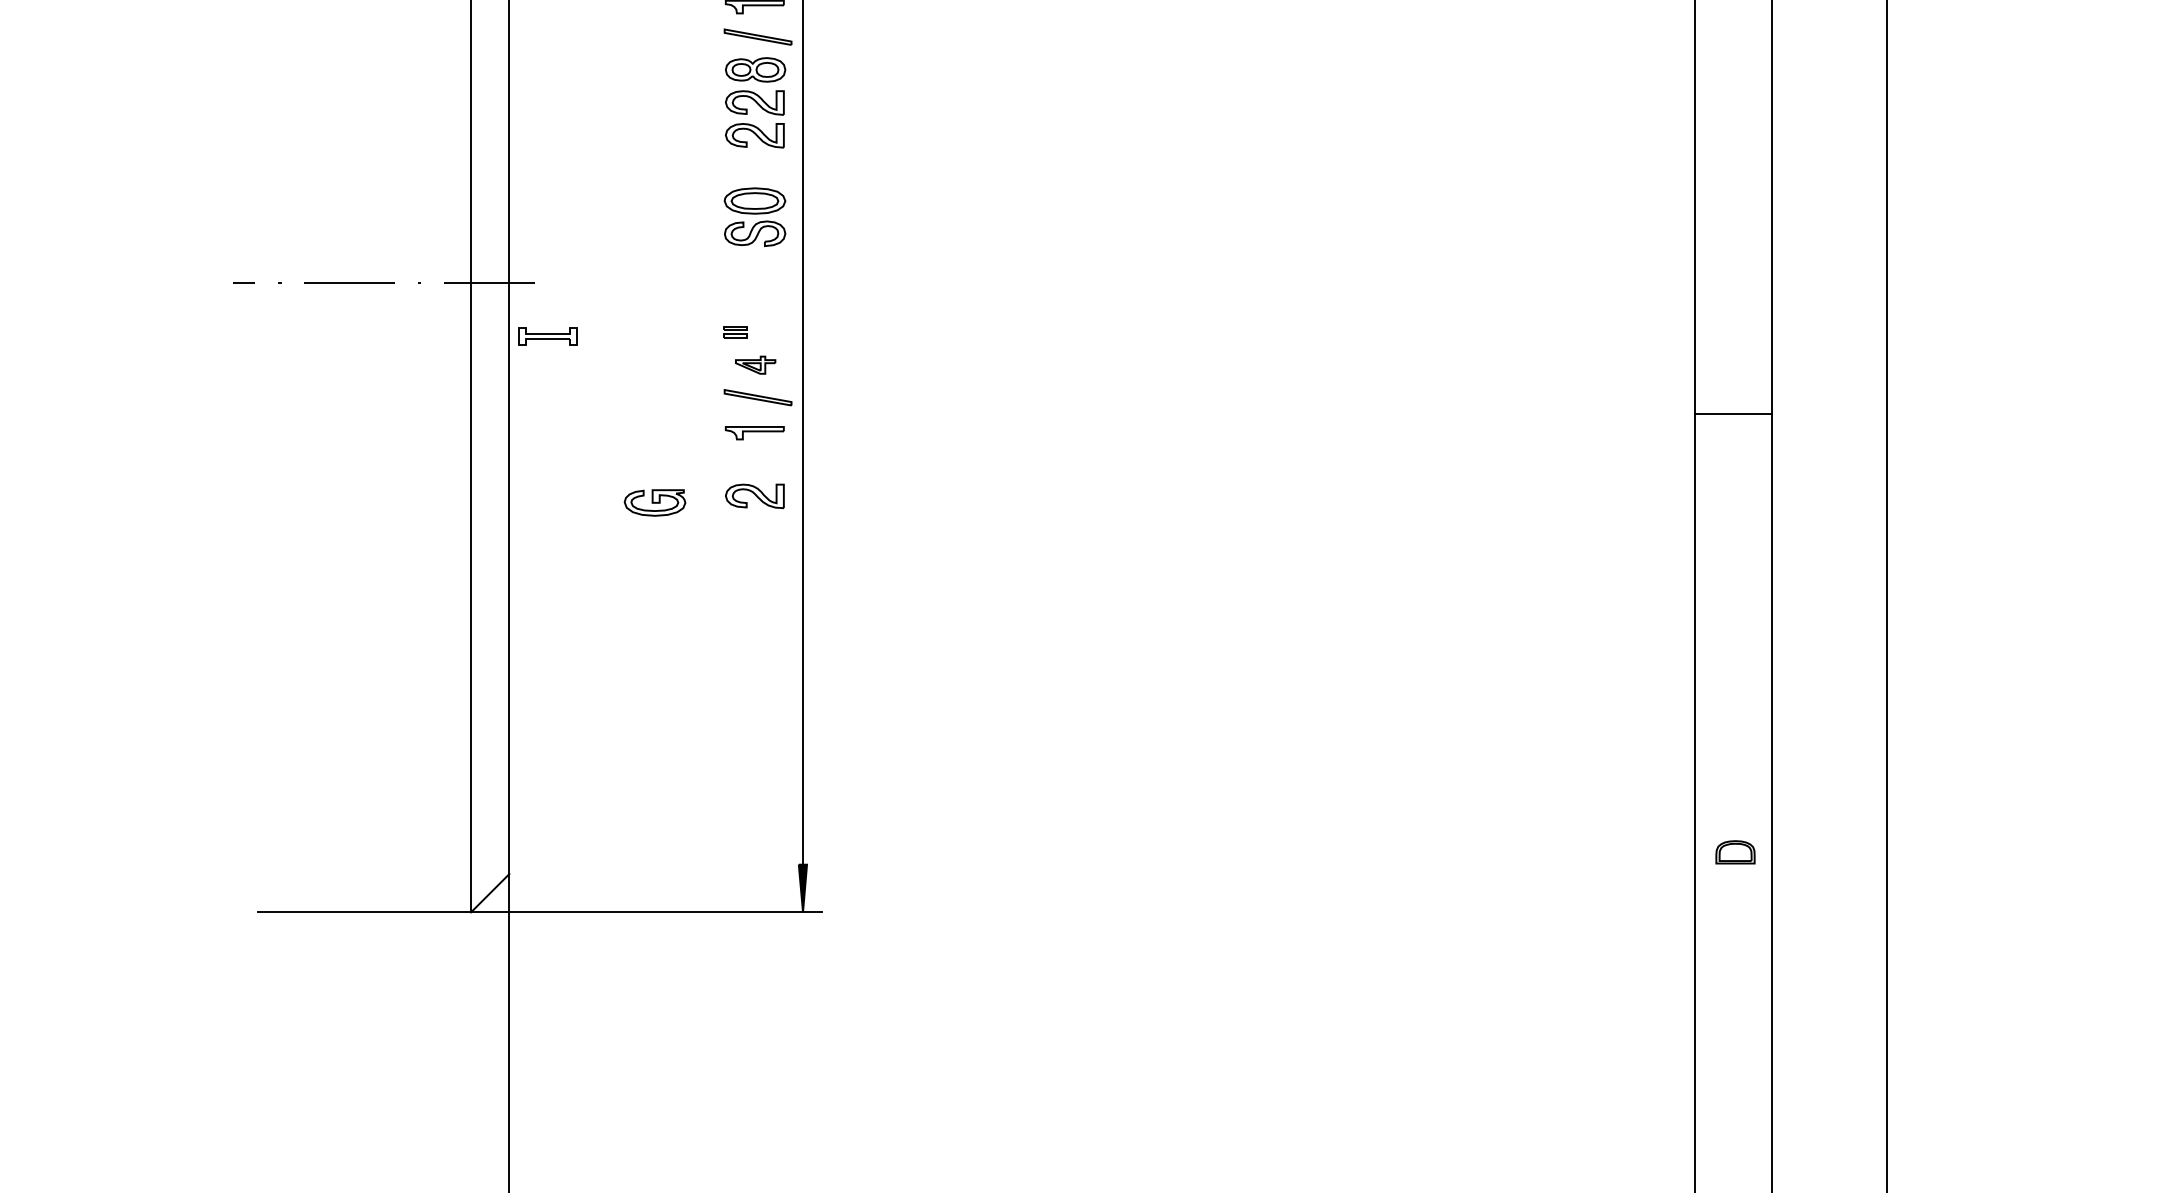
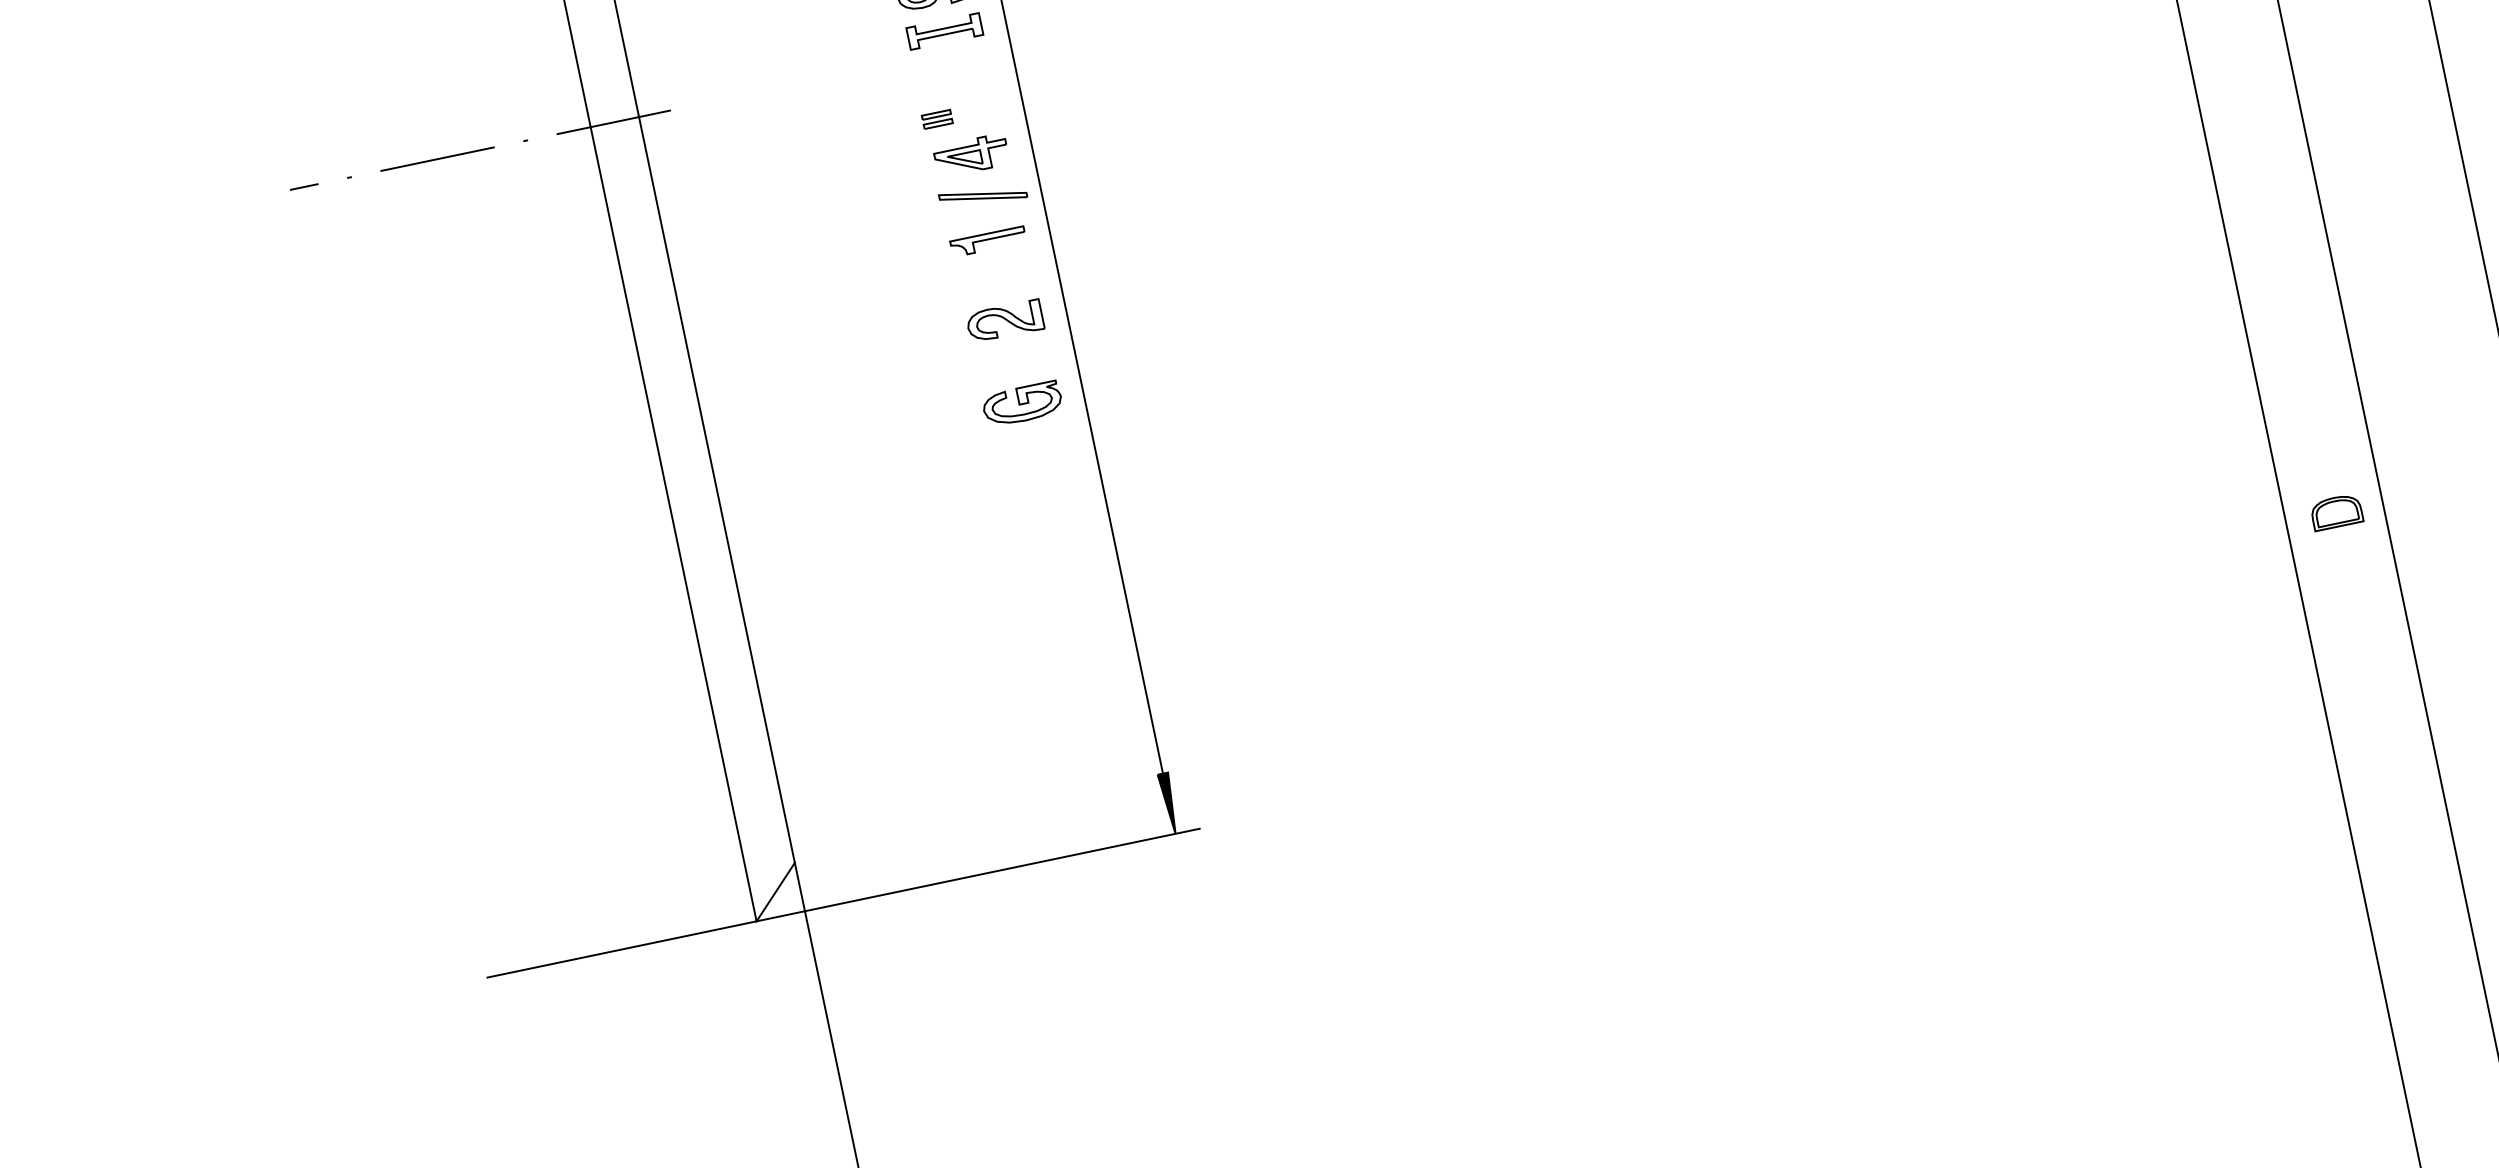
part: (547, 336) -> (944, 31), moved
part: (755, 365) -> (971, 156), size x1.43
part: (654, 502) -> (1021, 403), moved

